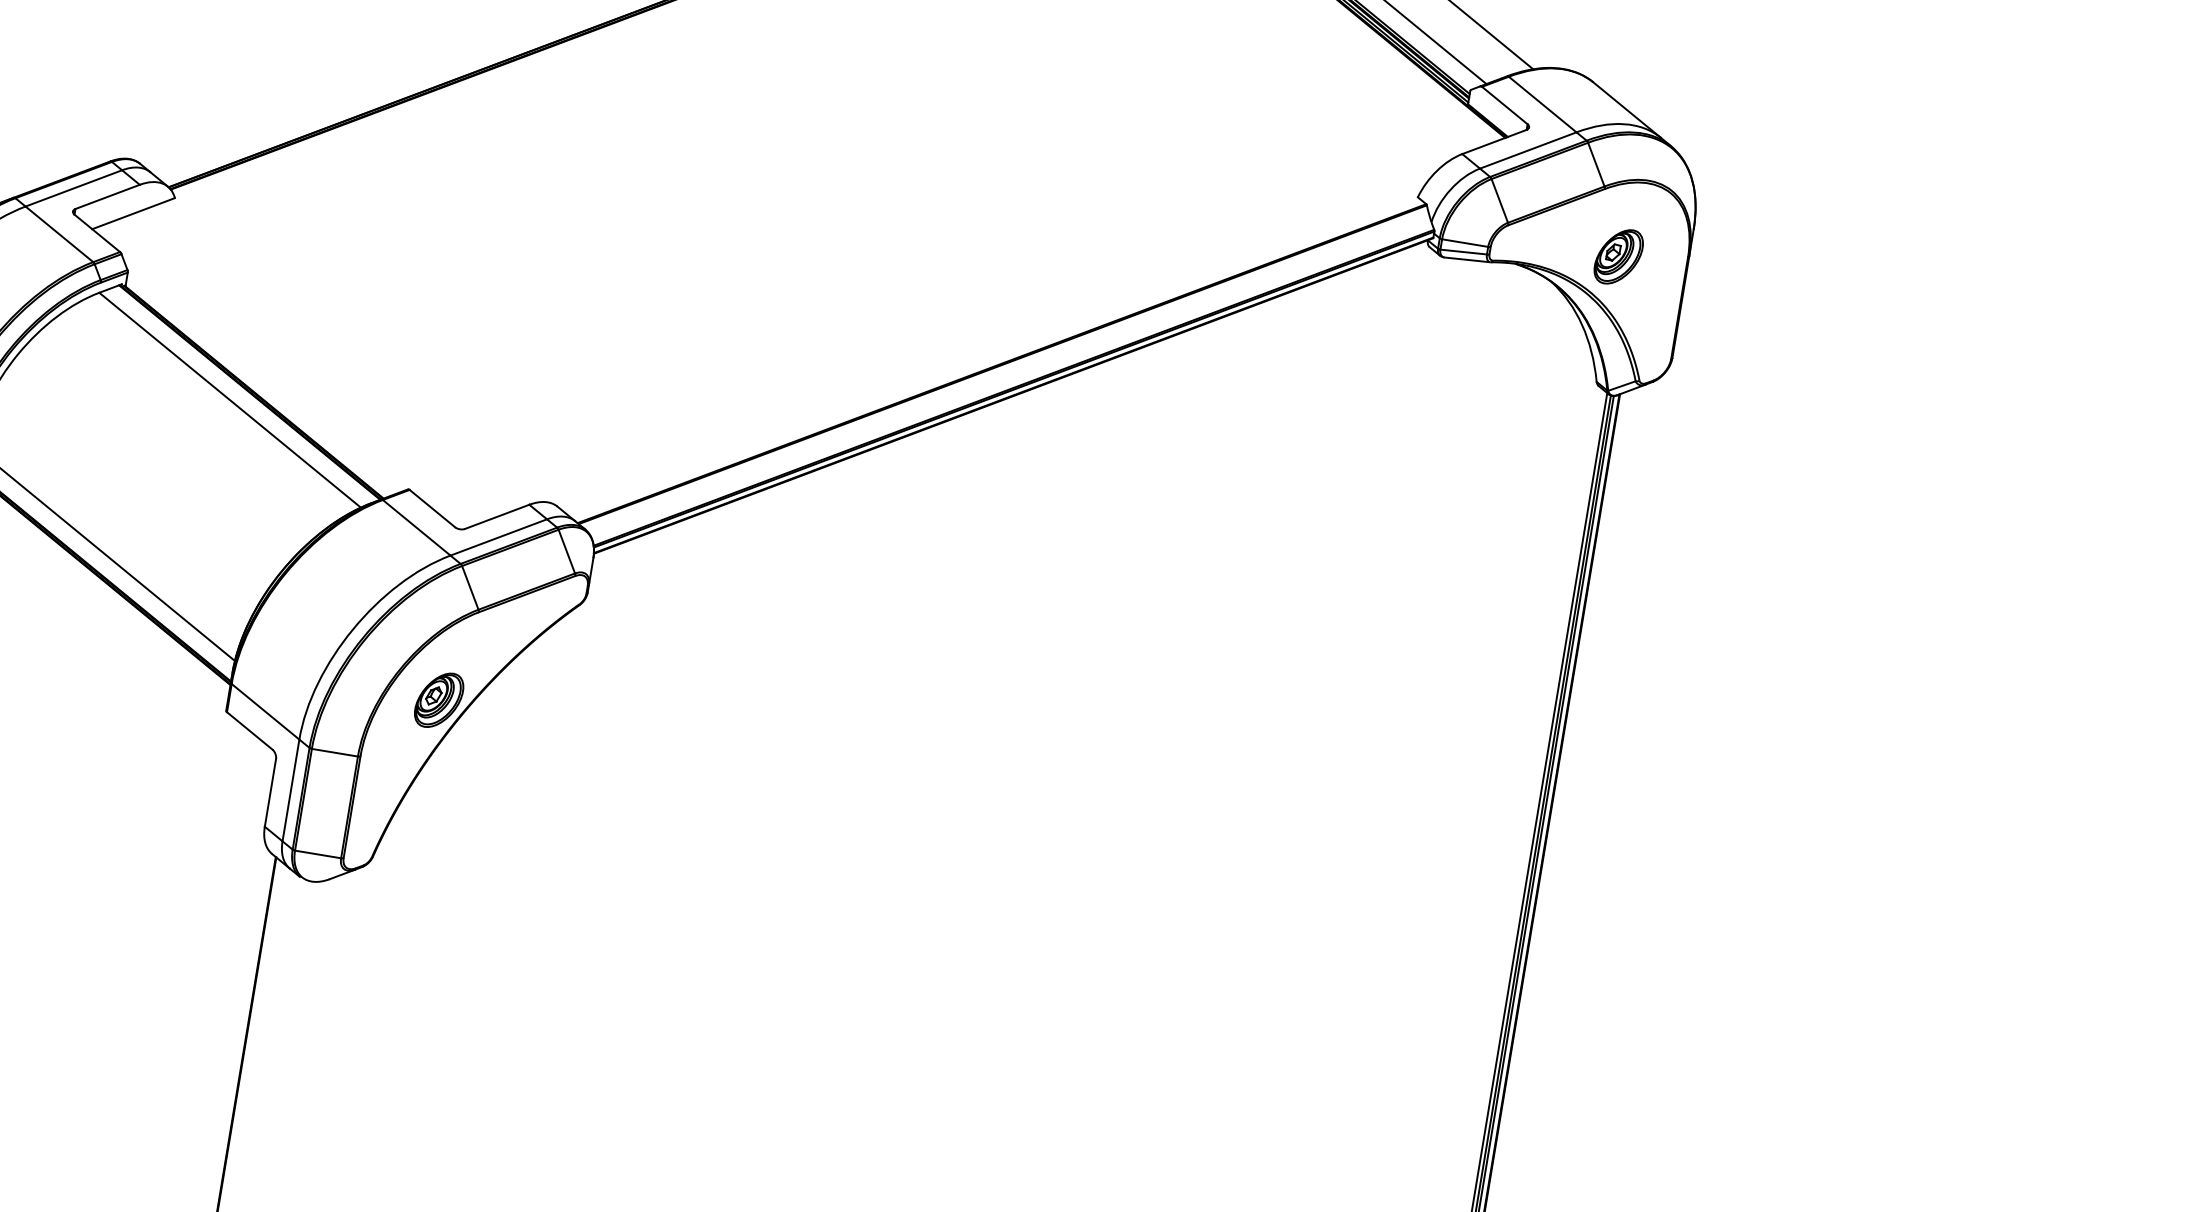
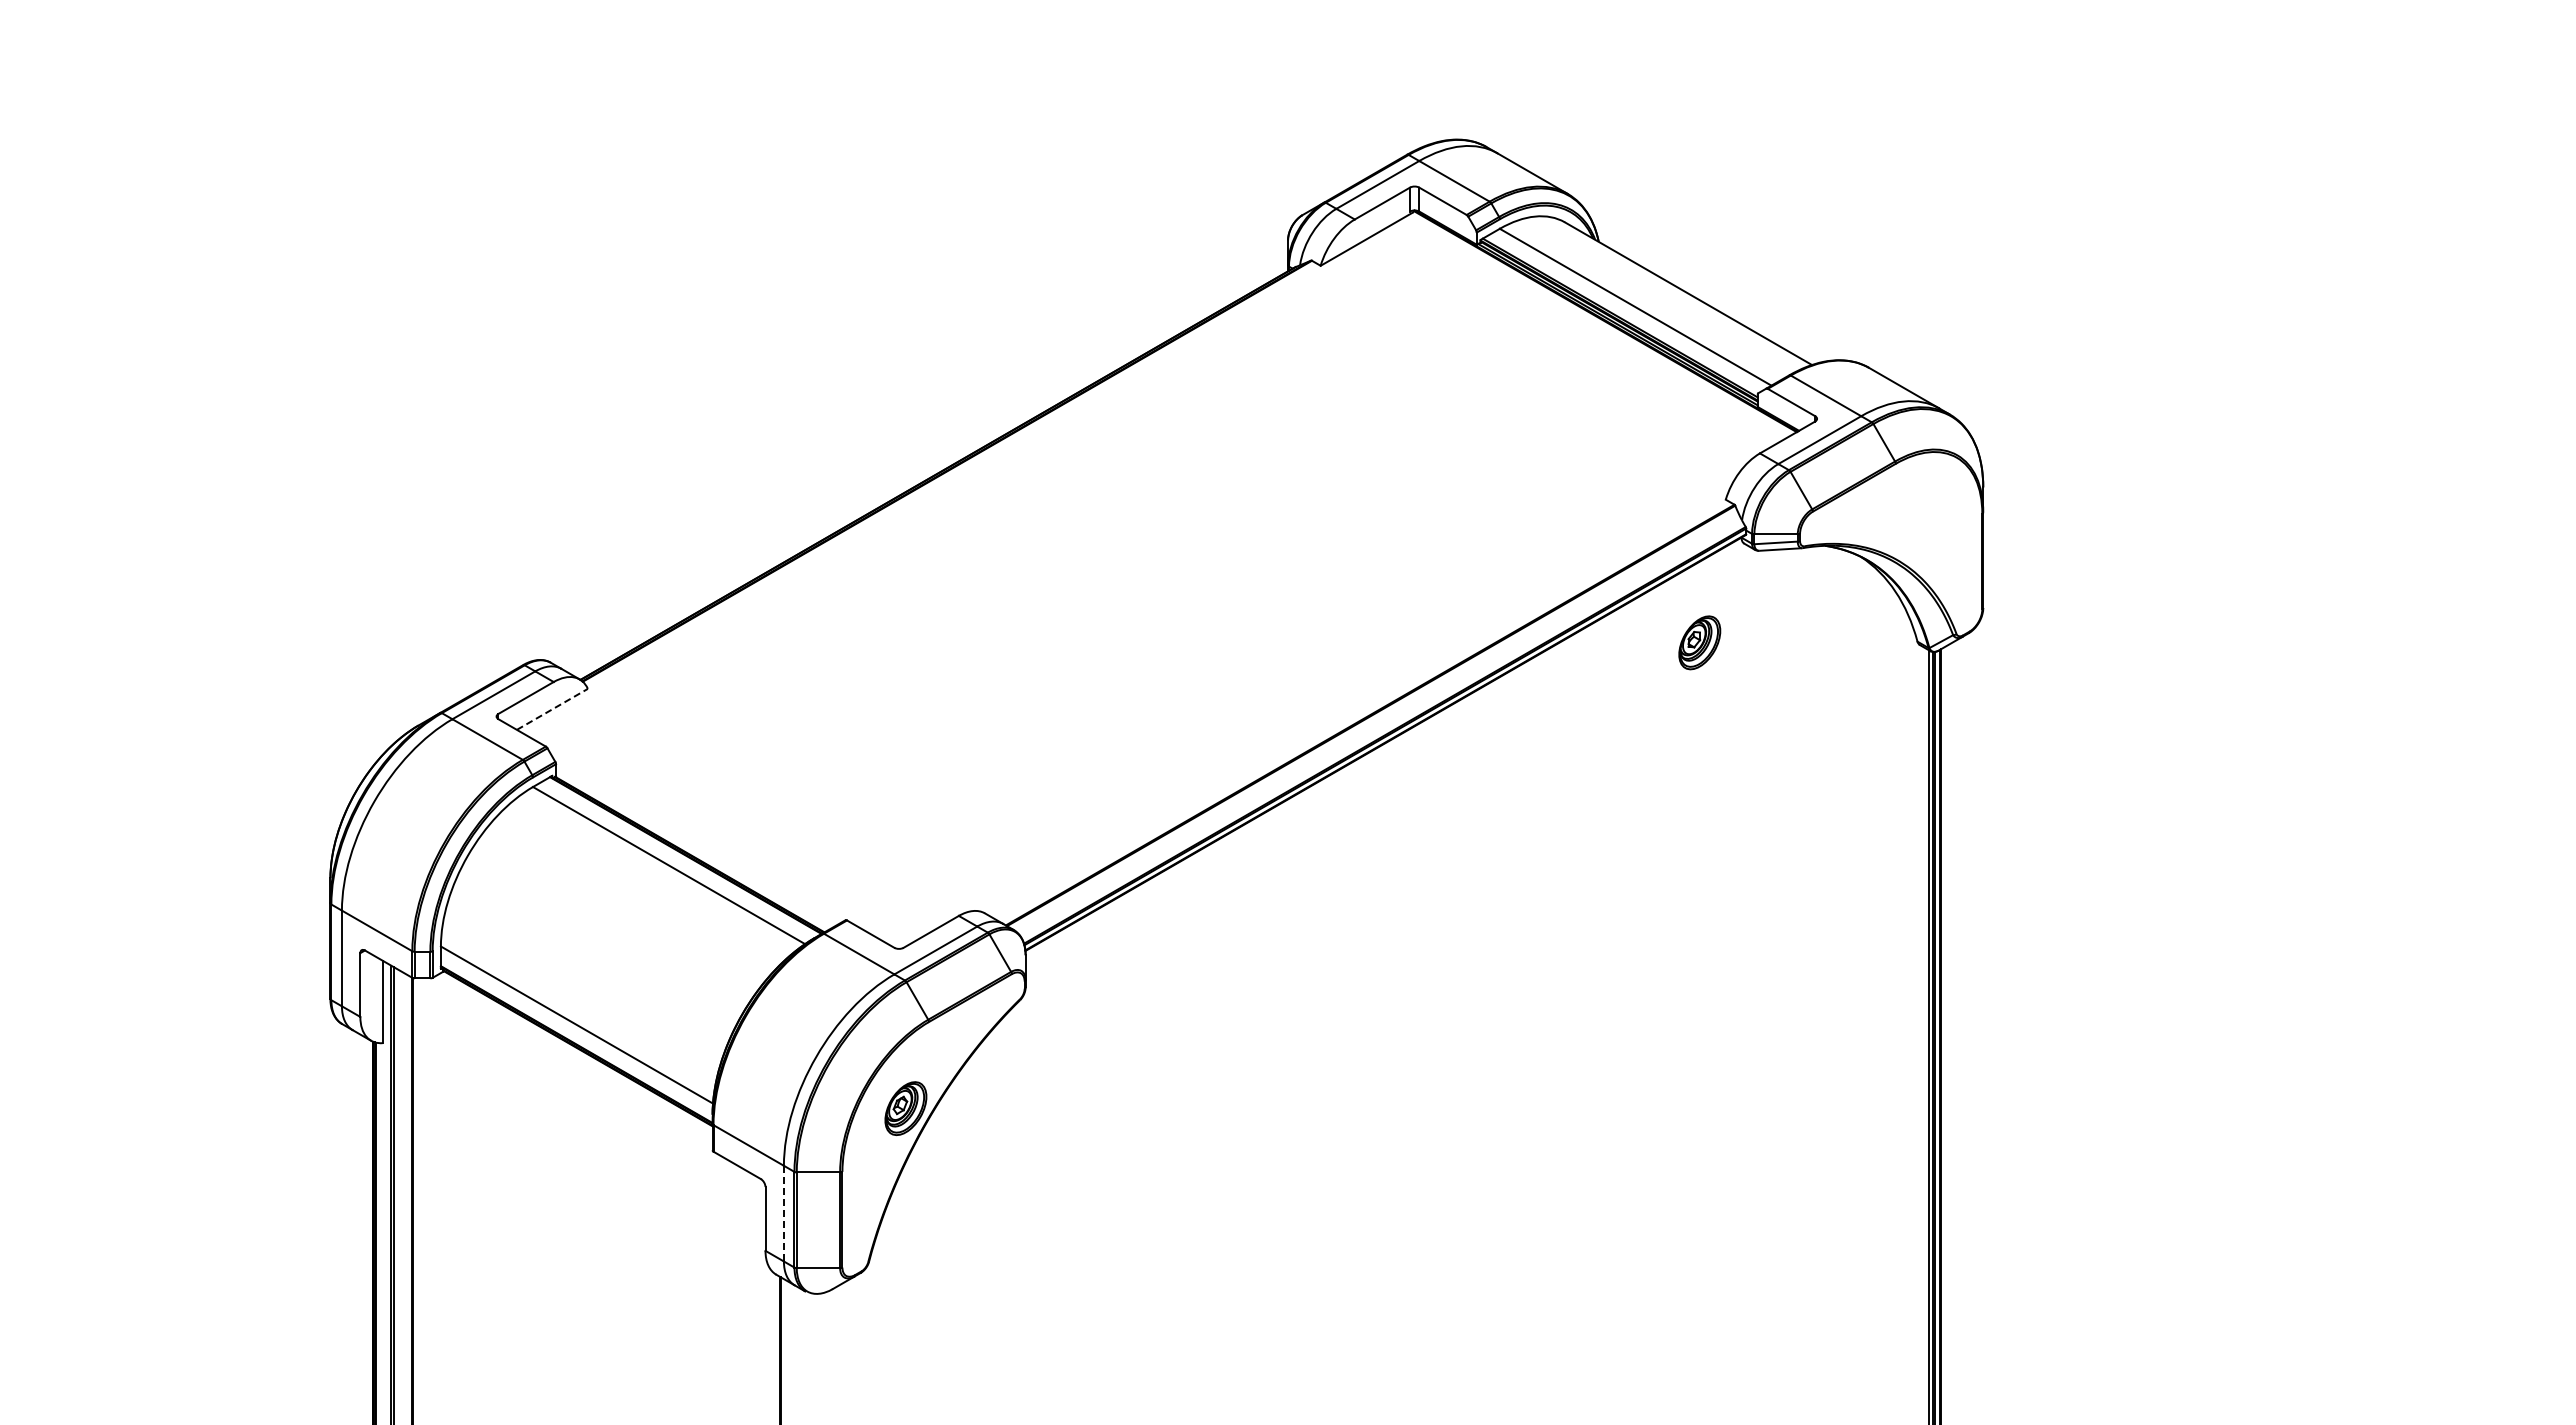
line: (133, 213) -> (552, 709), solid -> dashed
part: (1618, 256) -> (1699, 642), moved
line: (290, 790) -> (783, 1213), solid -> dashed

